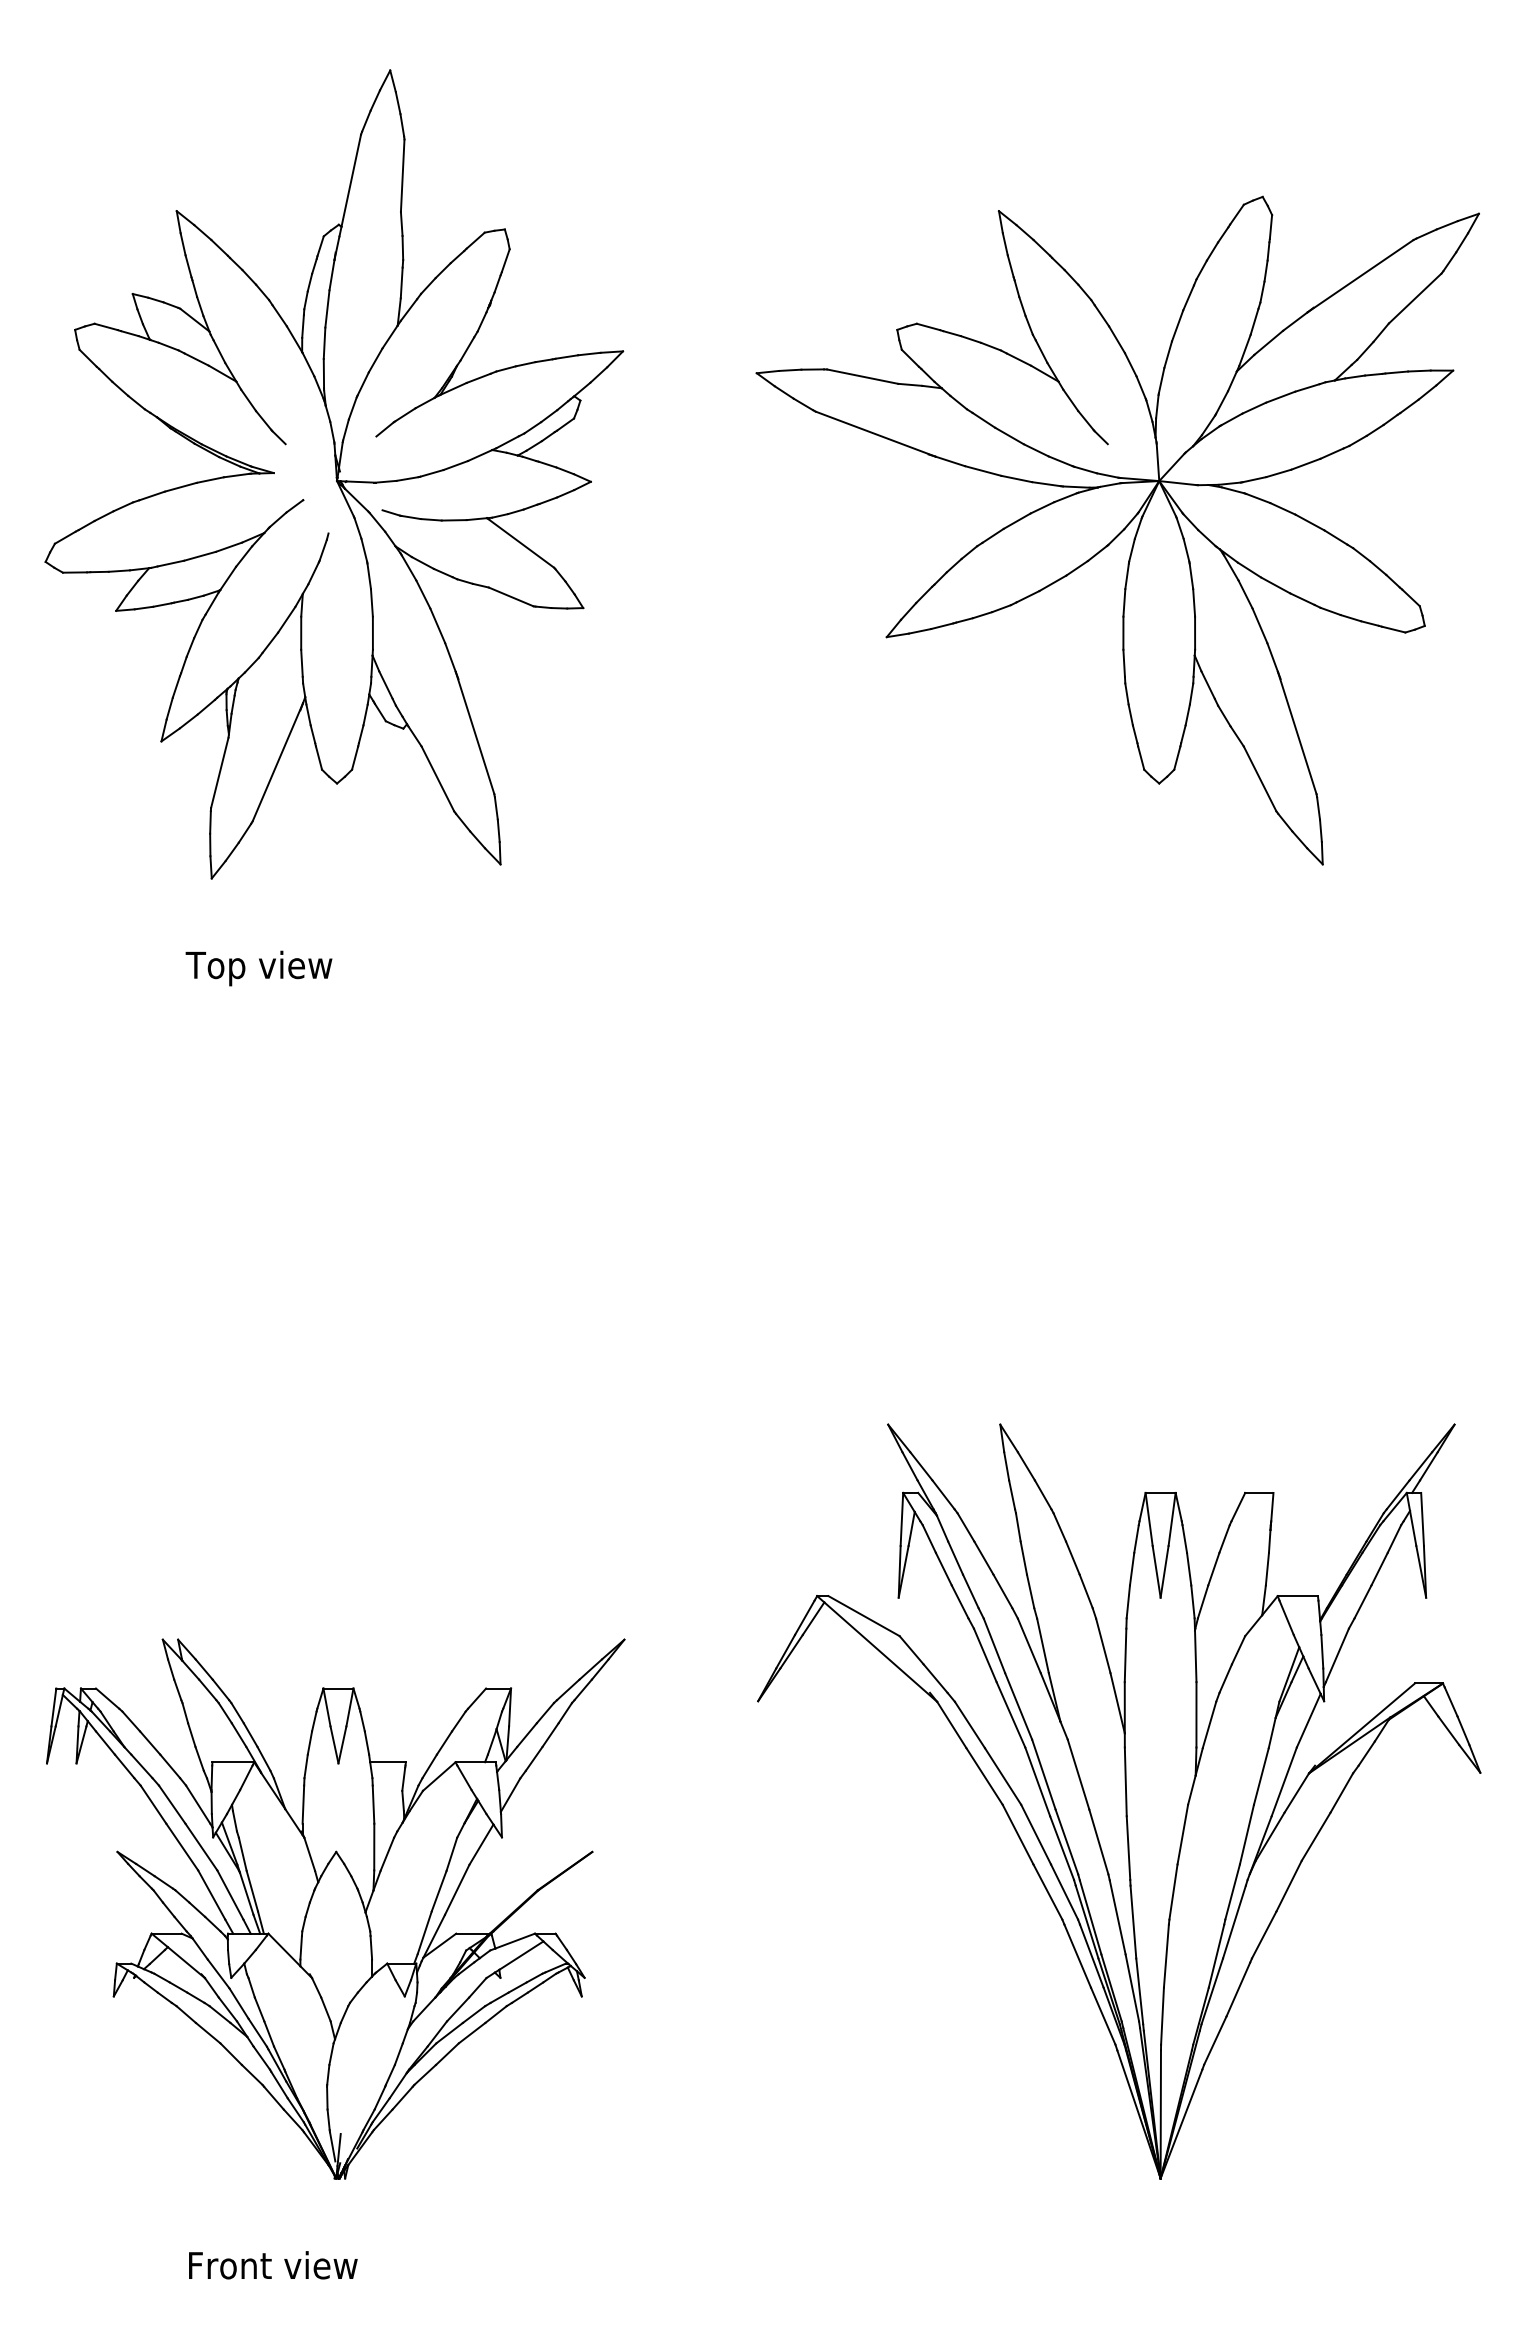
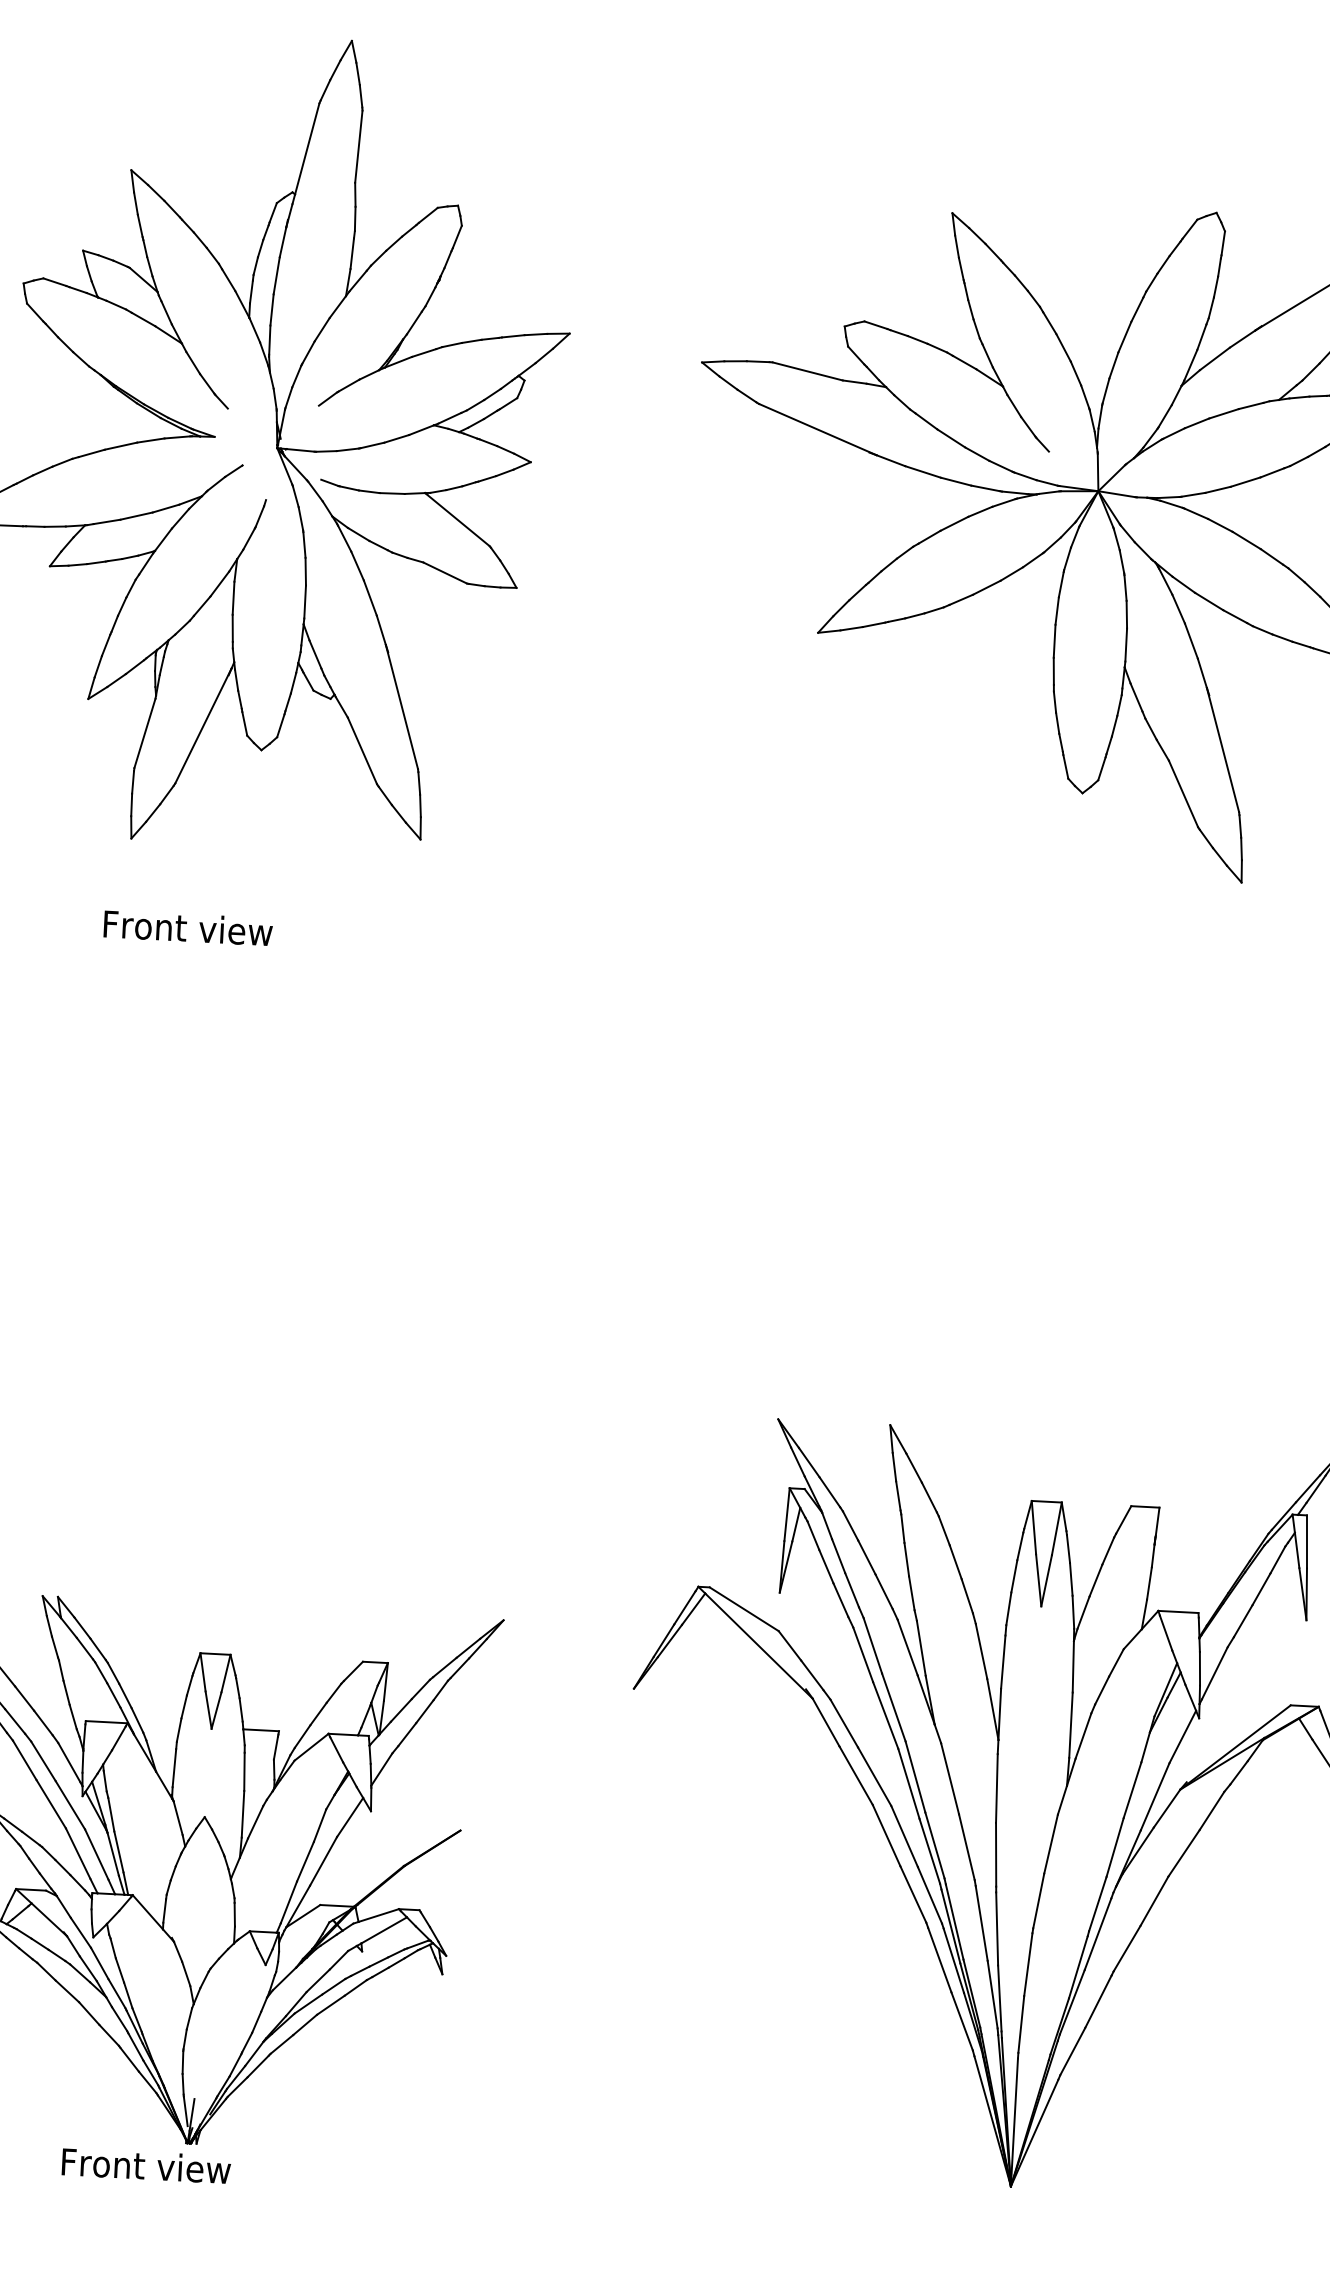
text: (271, 968) -> (186, 931), Top view -> Front view
text: (273, 2265) -> (146, 2166), moved

